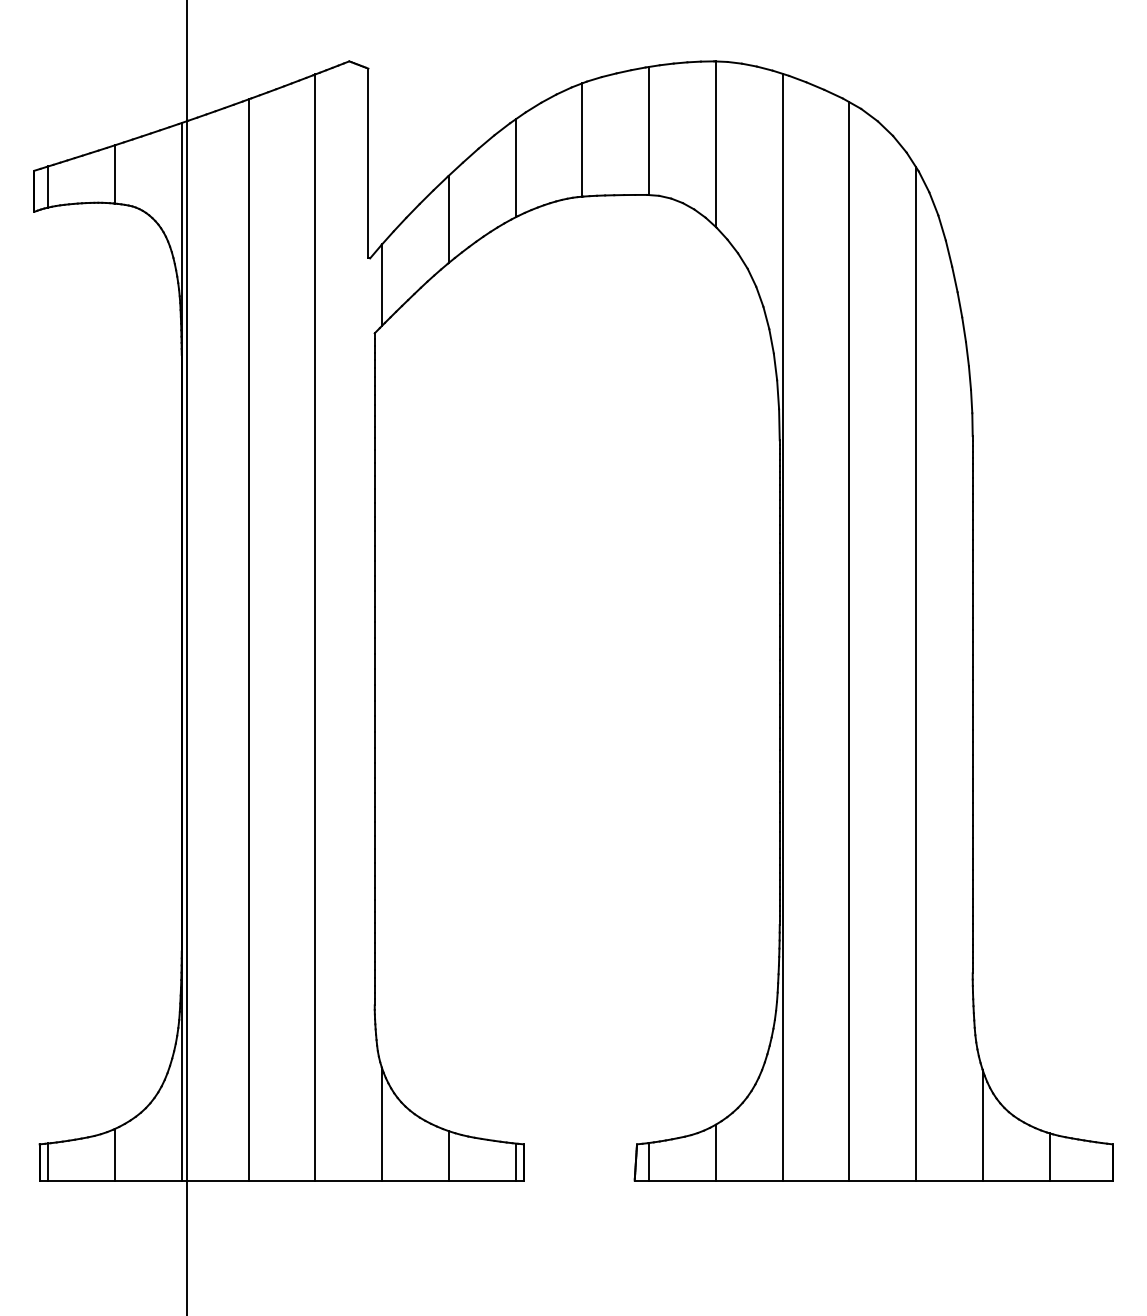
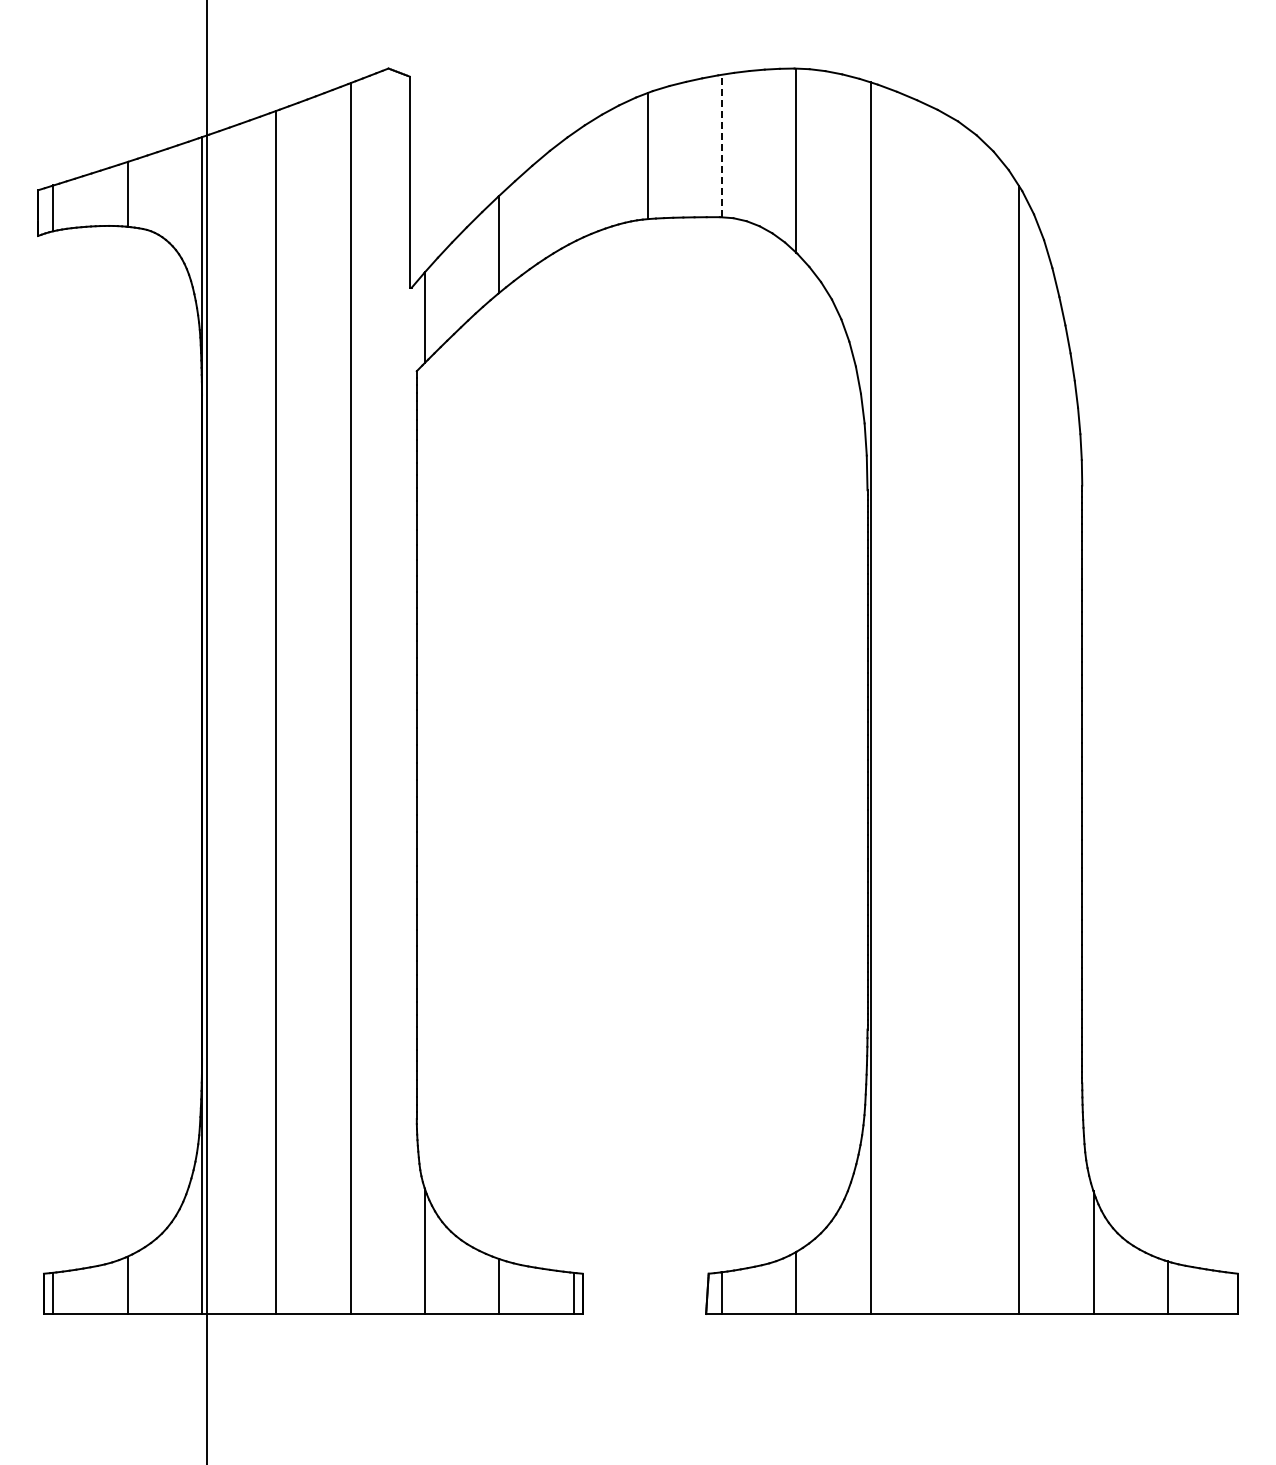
line: (649, 130) -> (722, 145), solid -> dashed
line: (515, 168) -> (573, 187), removed
line: (848, 640) -> (944, 713), removed

